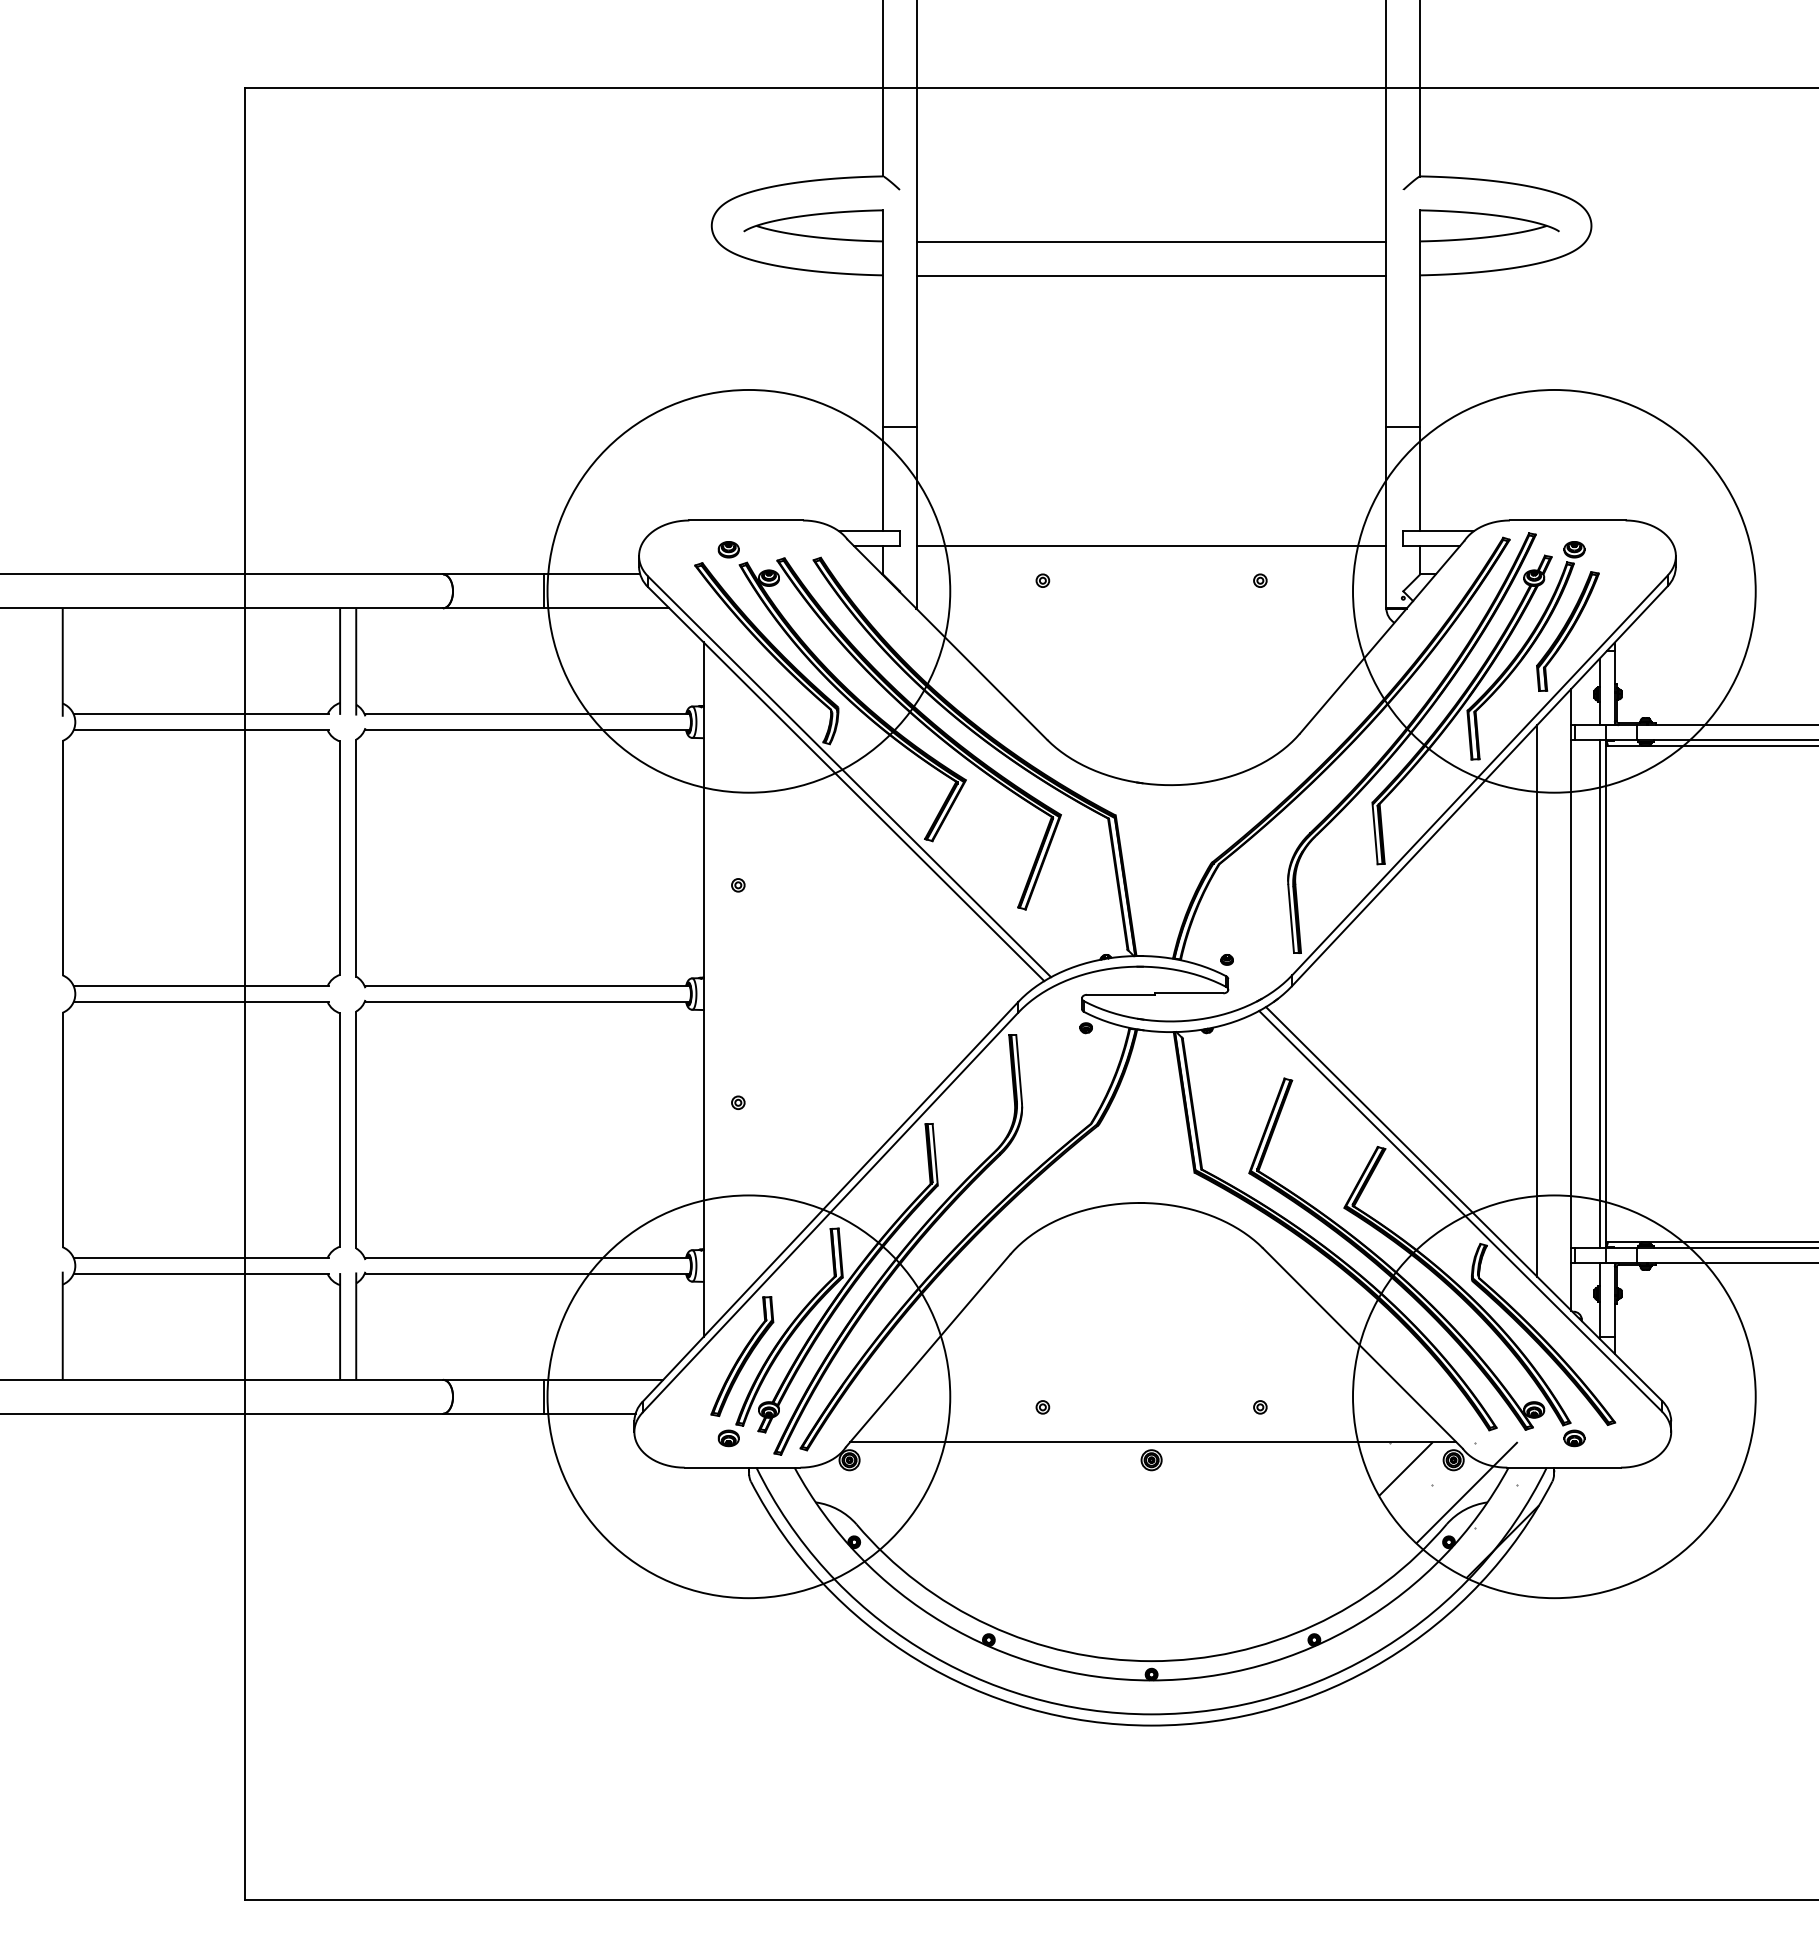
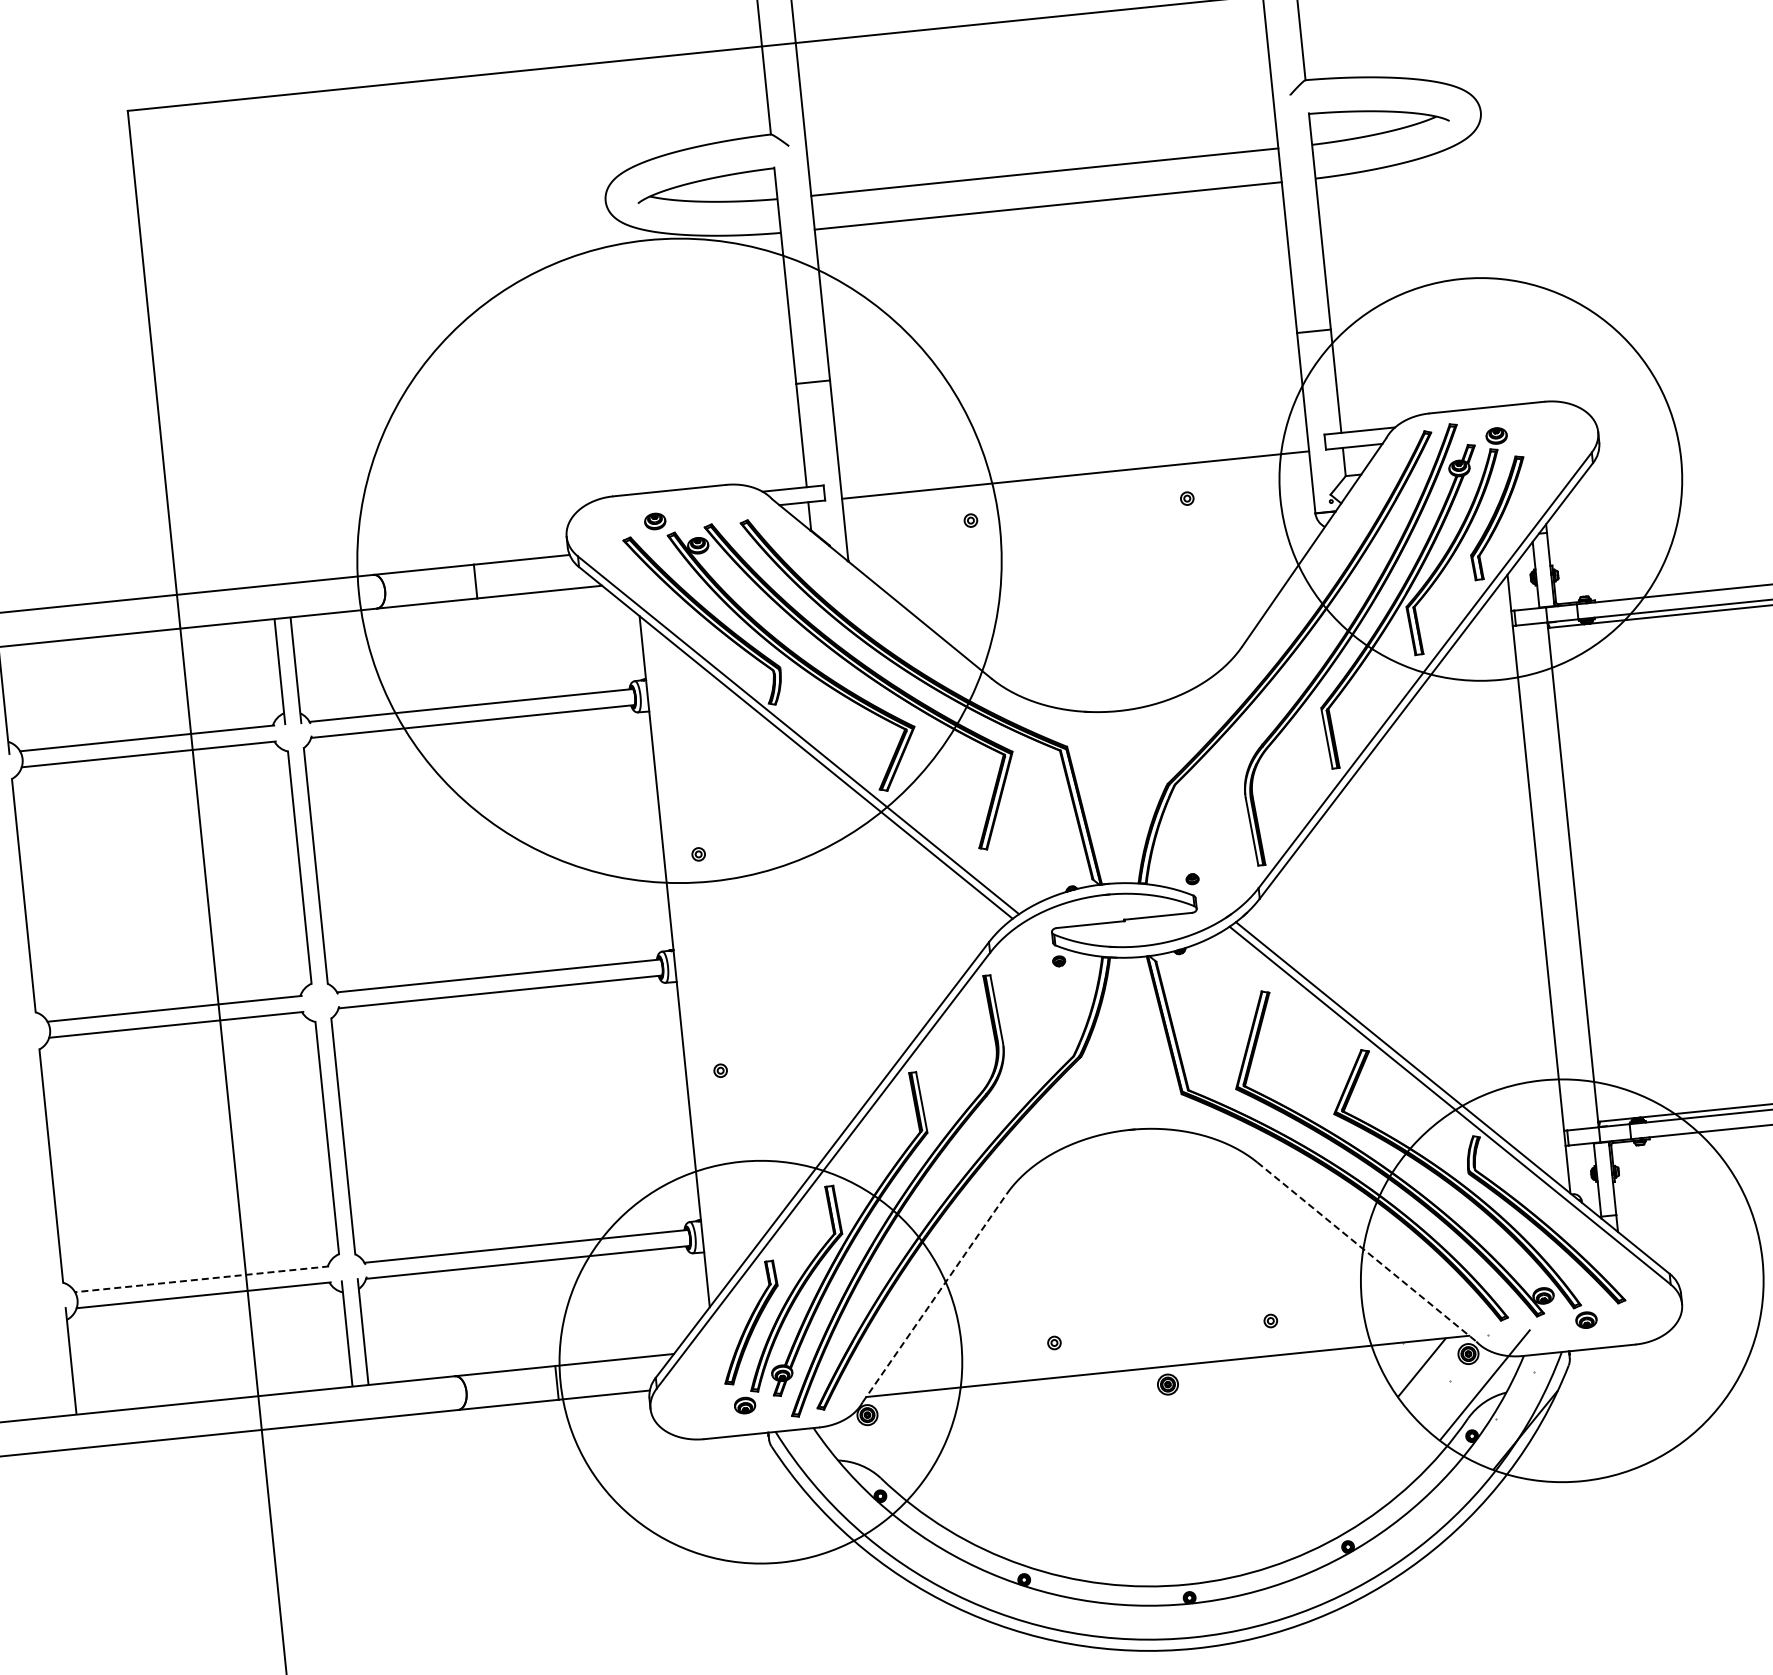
circle: (748, 590) -> (679, 560), size x1.6
line: (1599, 993) -> (1566, 874), removed
line: (1537, 1000) -> (1505, 888), removed
line: (201, 1257) -> (202, 1278), solid -> dashed
line: (1363, 1348) -> (1367, 1252), solid -> dashed
line: (928, 1350) -> (934, 1297), solid -> dashed

